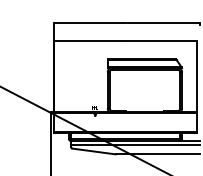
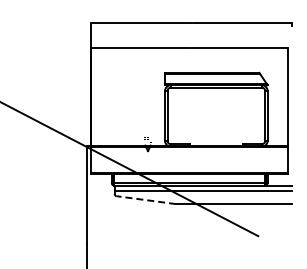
line: (93, 151) -> (145, 200), solid -> dashed

